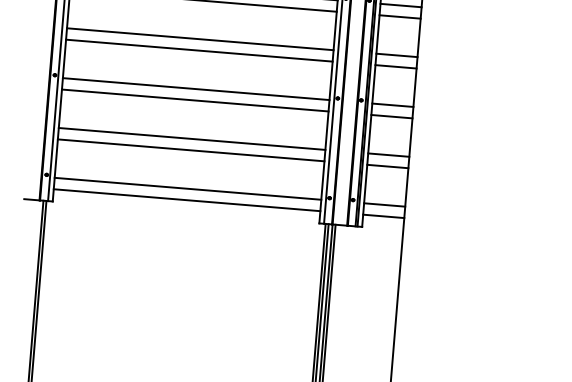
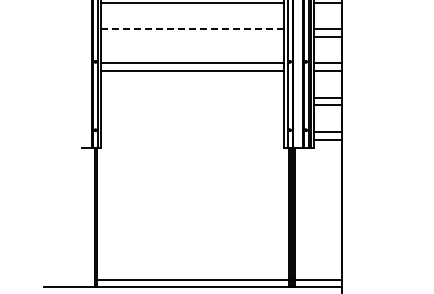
line: (199, 39) -> (192, 29), solid -> dashed
line: (199, 49) -> (192, 36), removed
line: (191, 138) -> (192, 97), removed
line: (190, 150) -> (192, 105), removed
line: (187, 188) -> (192, 131), removed
line: (186, 199) -> (192, 139), removed

